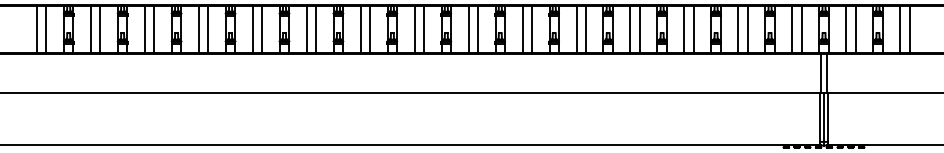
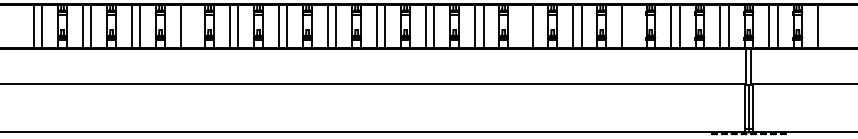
line: (208, 29) -> (189, 26), removed
line: (576, 29) -> (523, 26), removed
line: (693, 29) -> (630, 26), removed
line: (909, 29) -> (826, 26), removed

